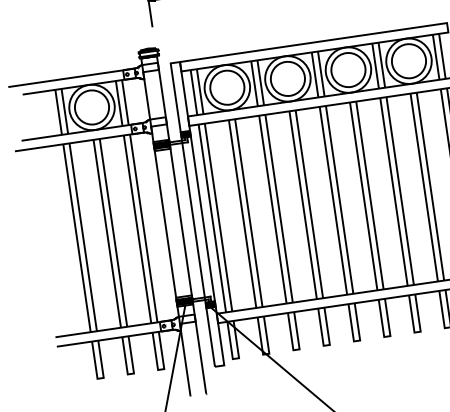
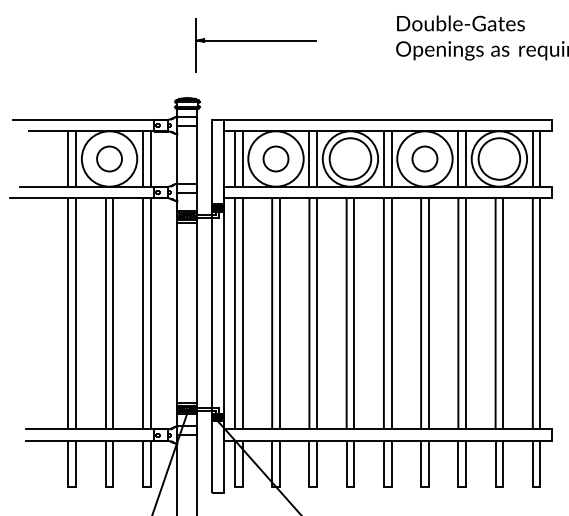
circle: (348, 69) -> (424, 158), size x0.6
circle: (226, 87) -> (275, 158), size x0.6
circle: (91, 107) -> (109, 158), size x0.6

